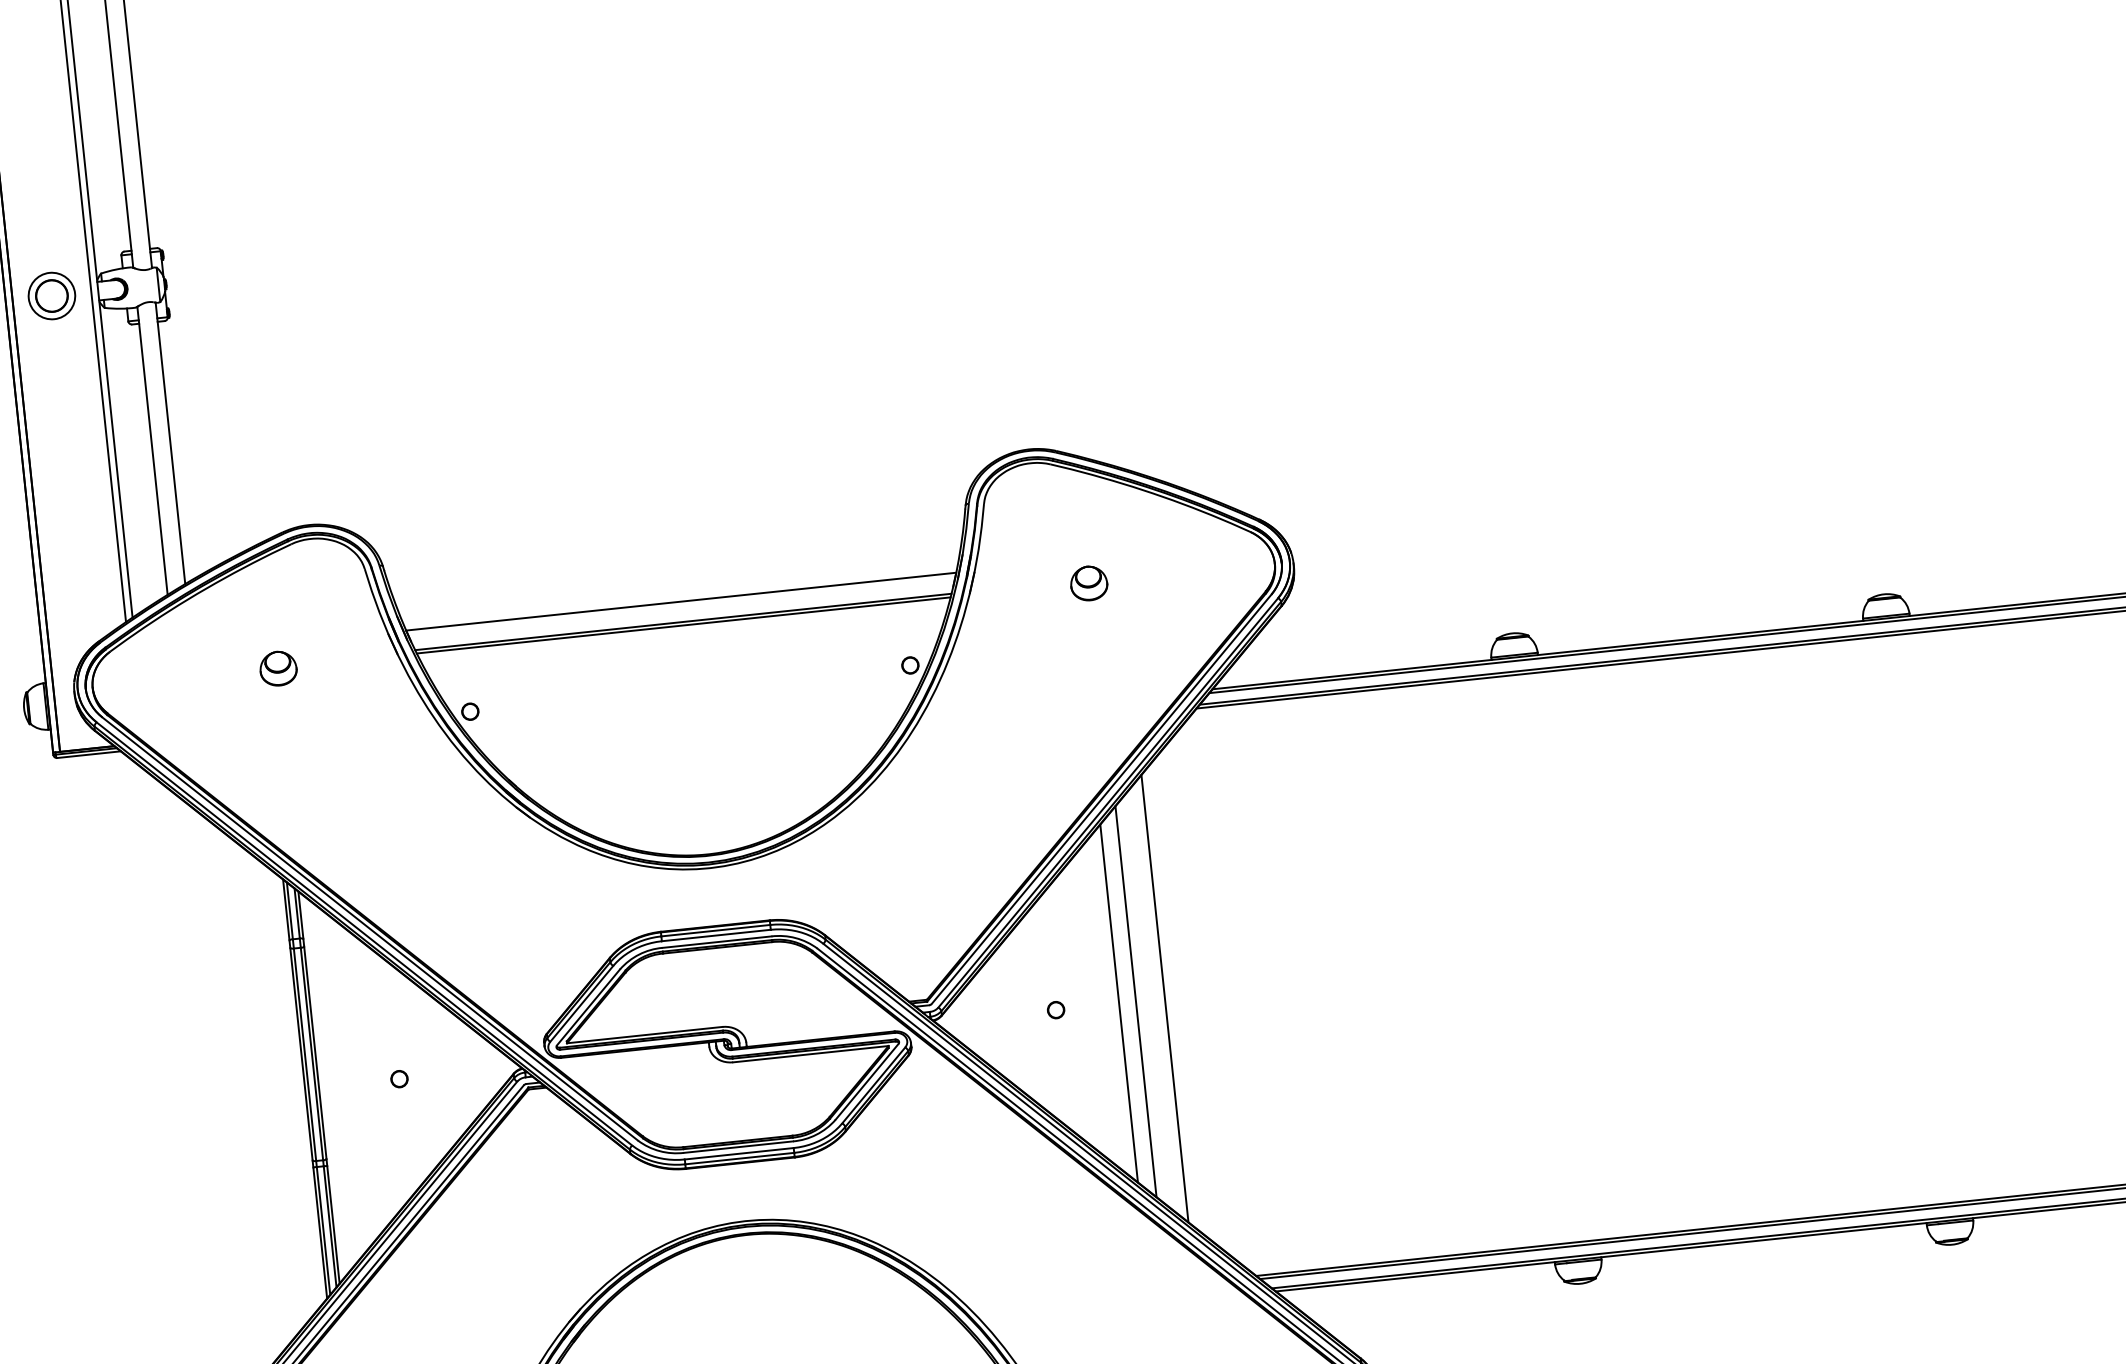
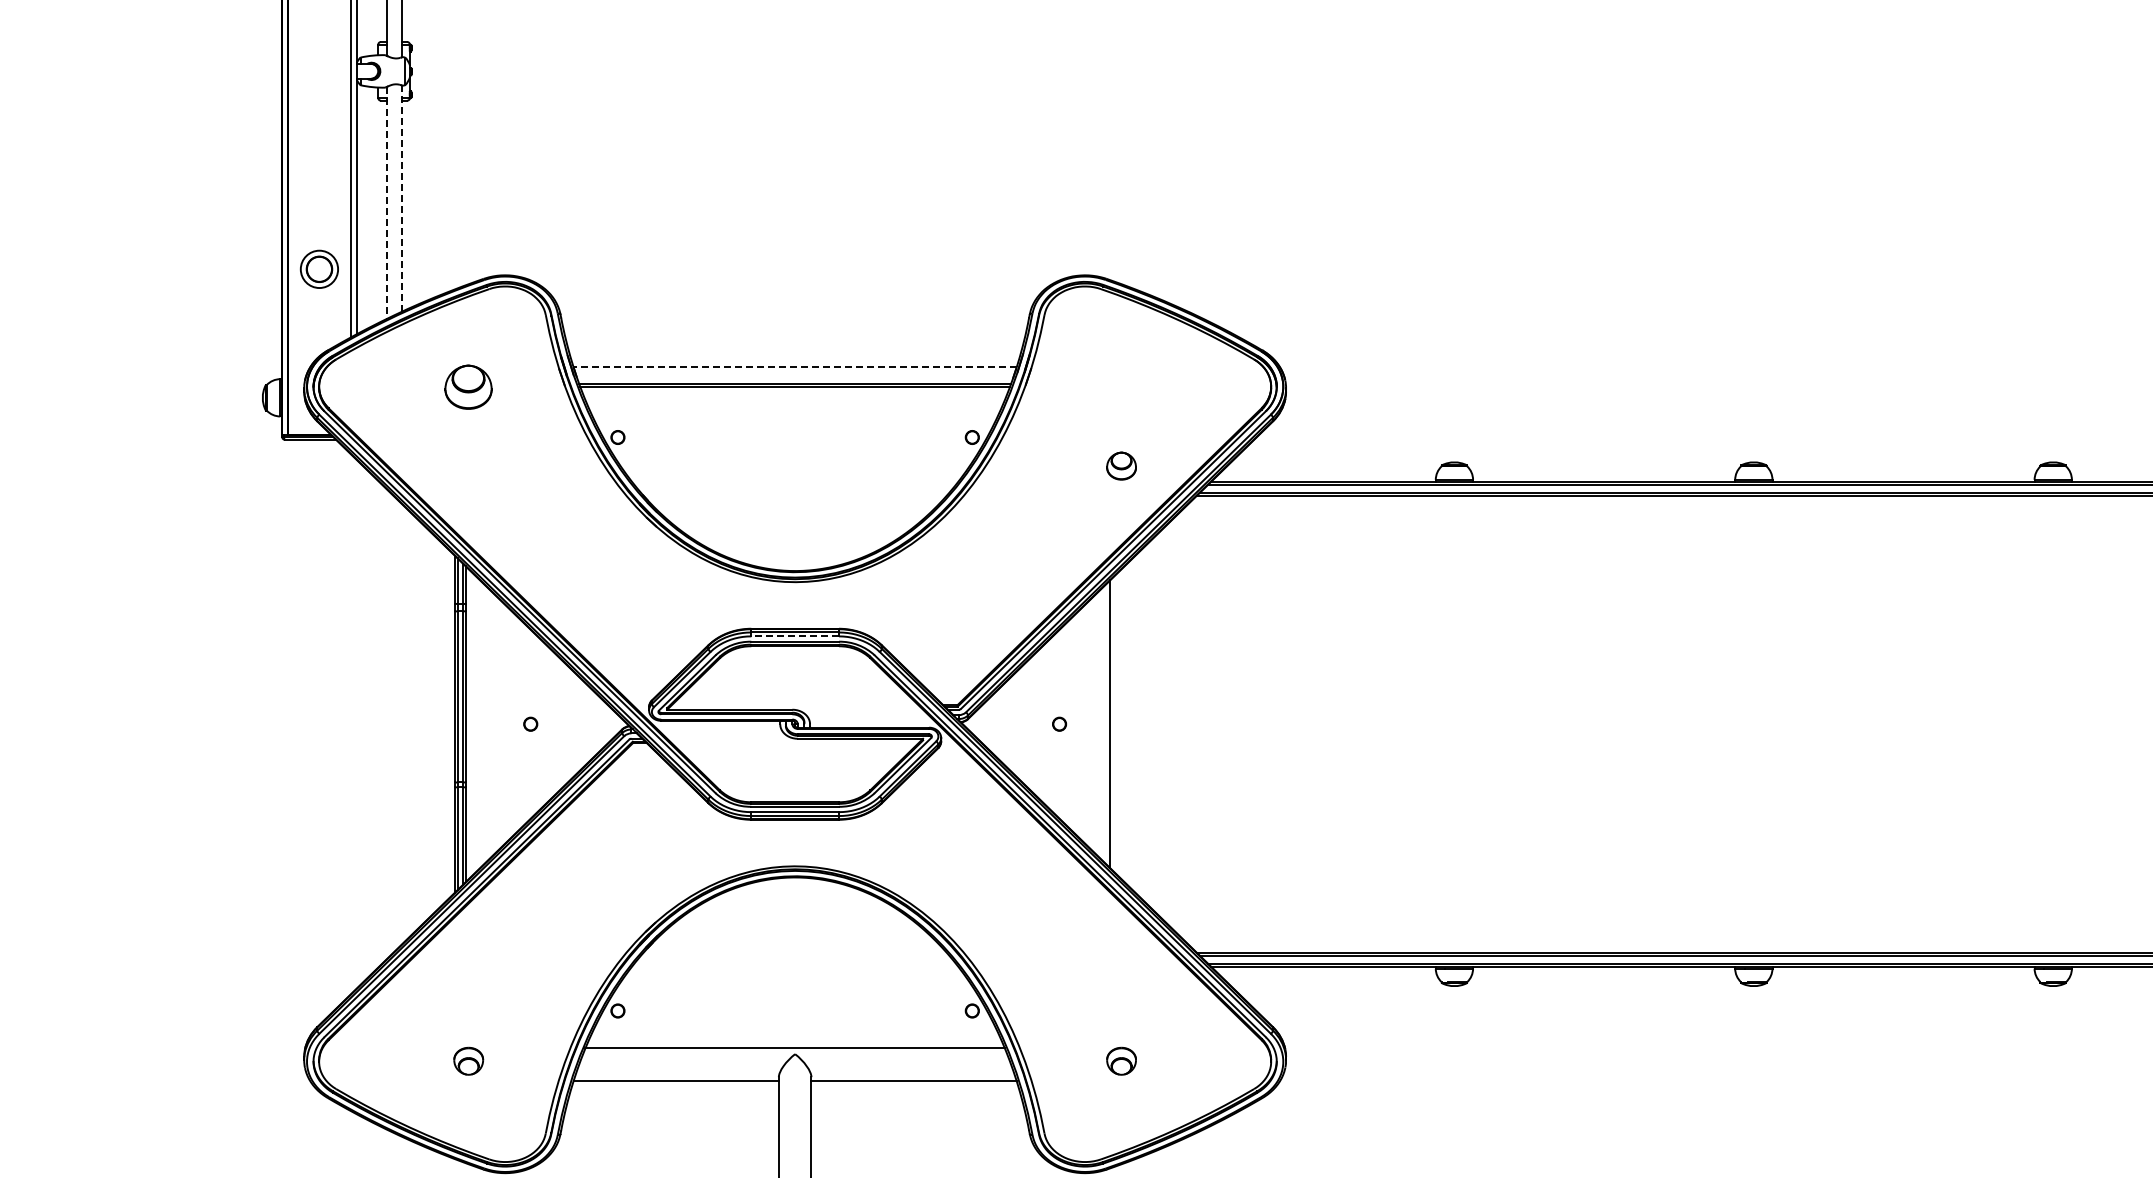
part: (50, 295) -> (318, 268), moved
line: (170, 443) -> (401, 198), solid -> dashed
line: (152, 451) -> (386, 203), solid -> dashed
part: (1088, 582) -> (1121, 465), moved
line: (681, 601) -> (795, 367), solid -> dashed
part: (278, 667) -> (468, 386), size x1.6
line: (716, 935) -> (795, 636), solid -> dashed
line: (1165, 998) -> (1147, 724), removed
line: (1135, 1000) -> (1123, 723), removed

